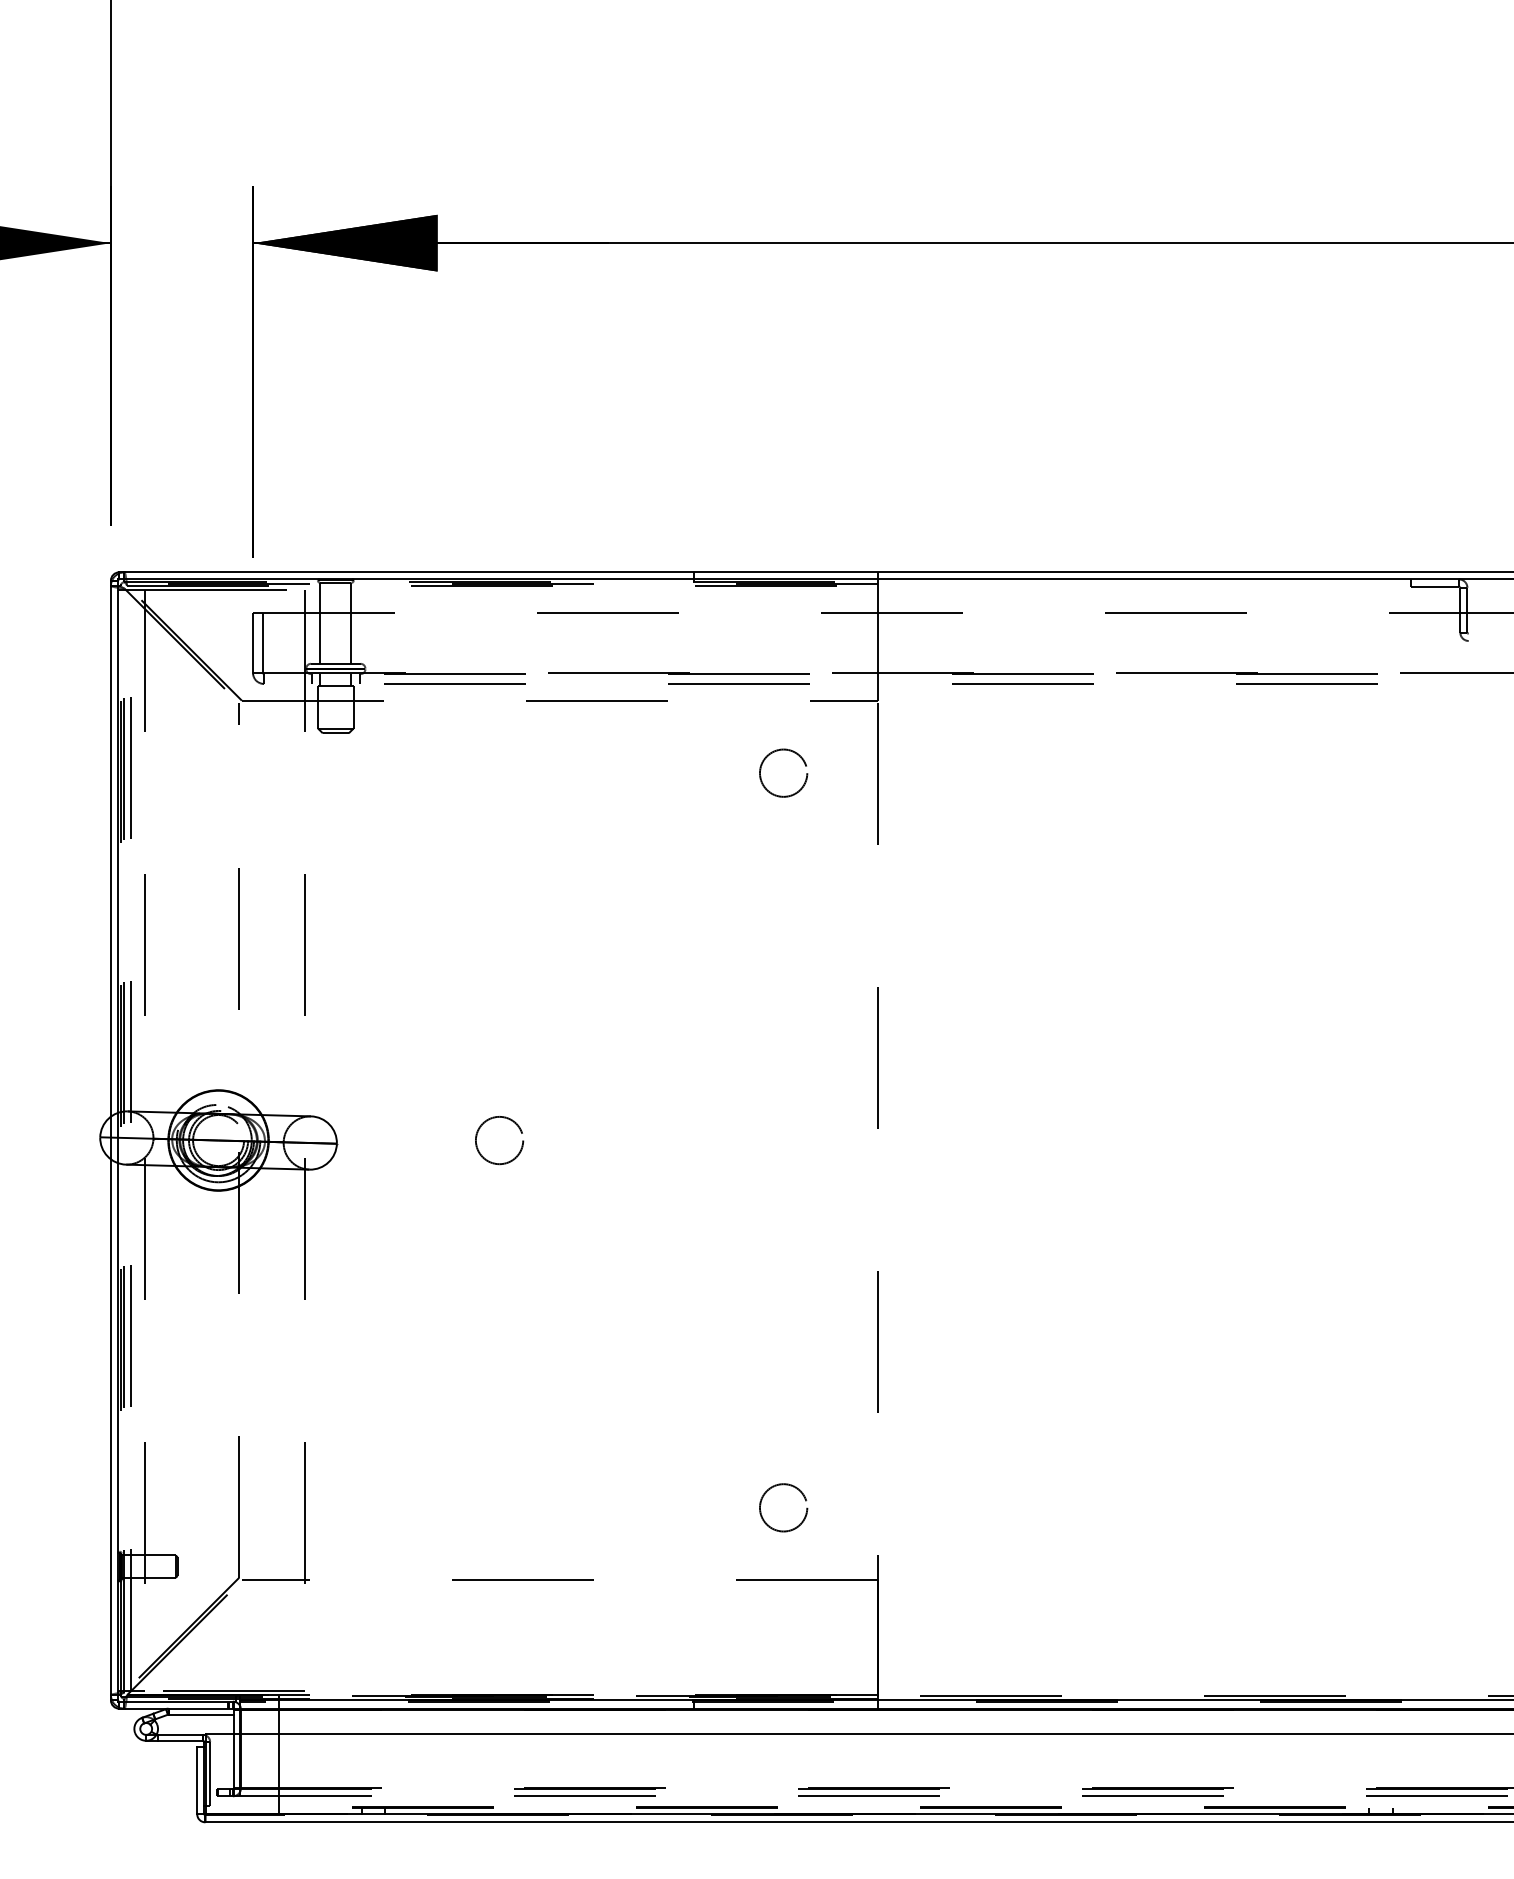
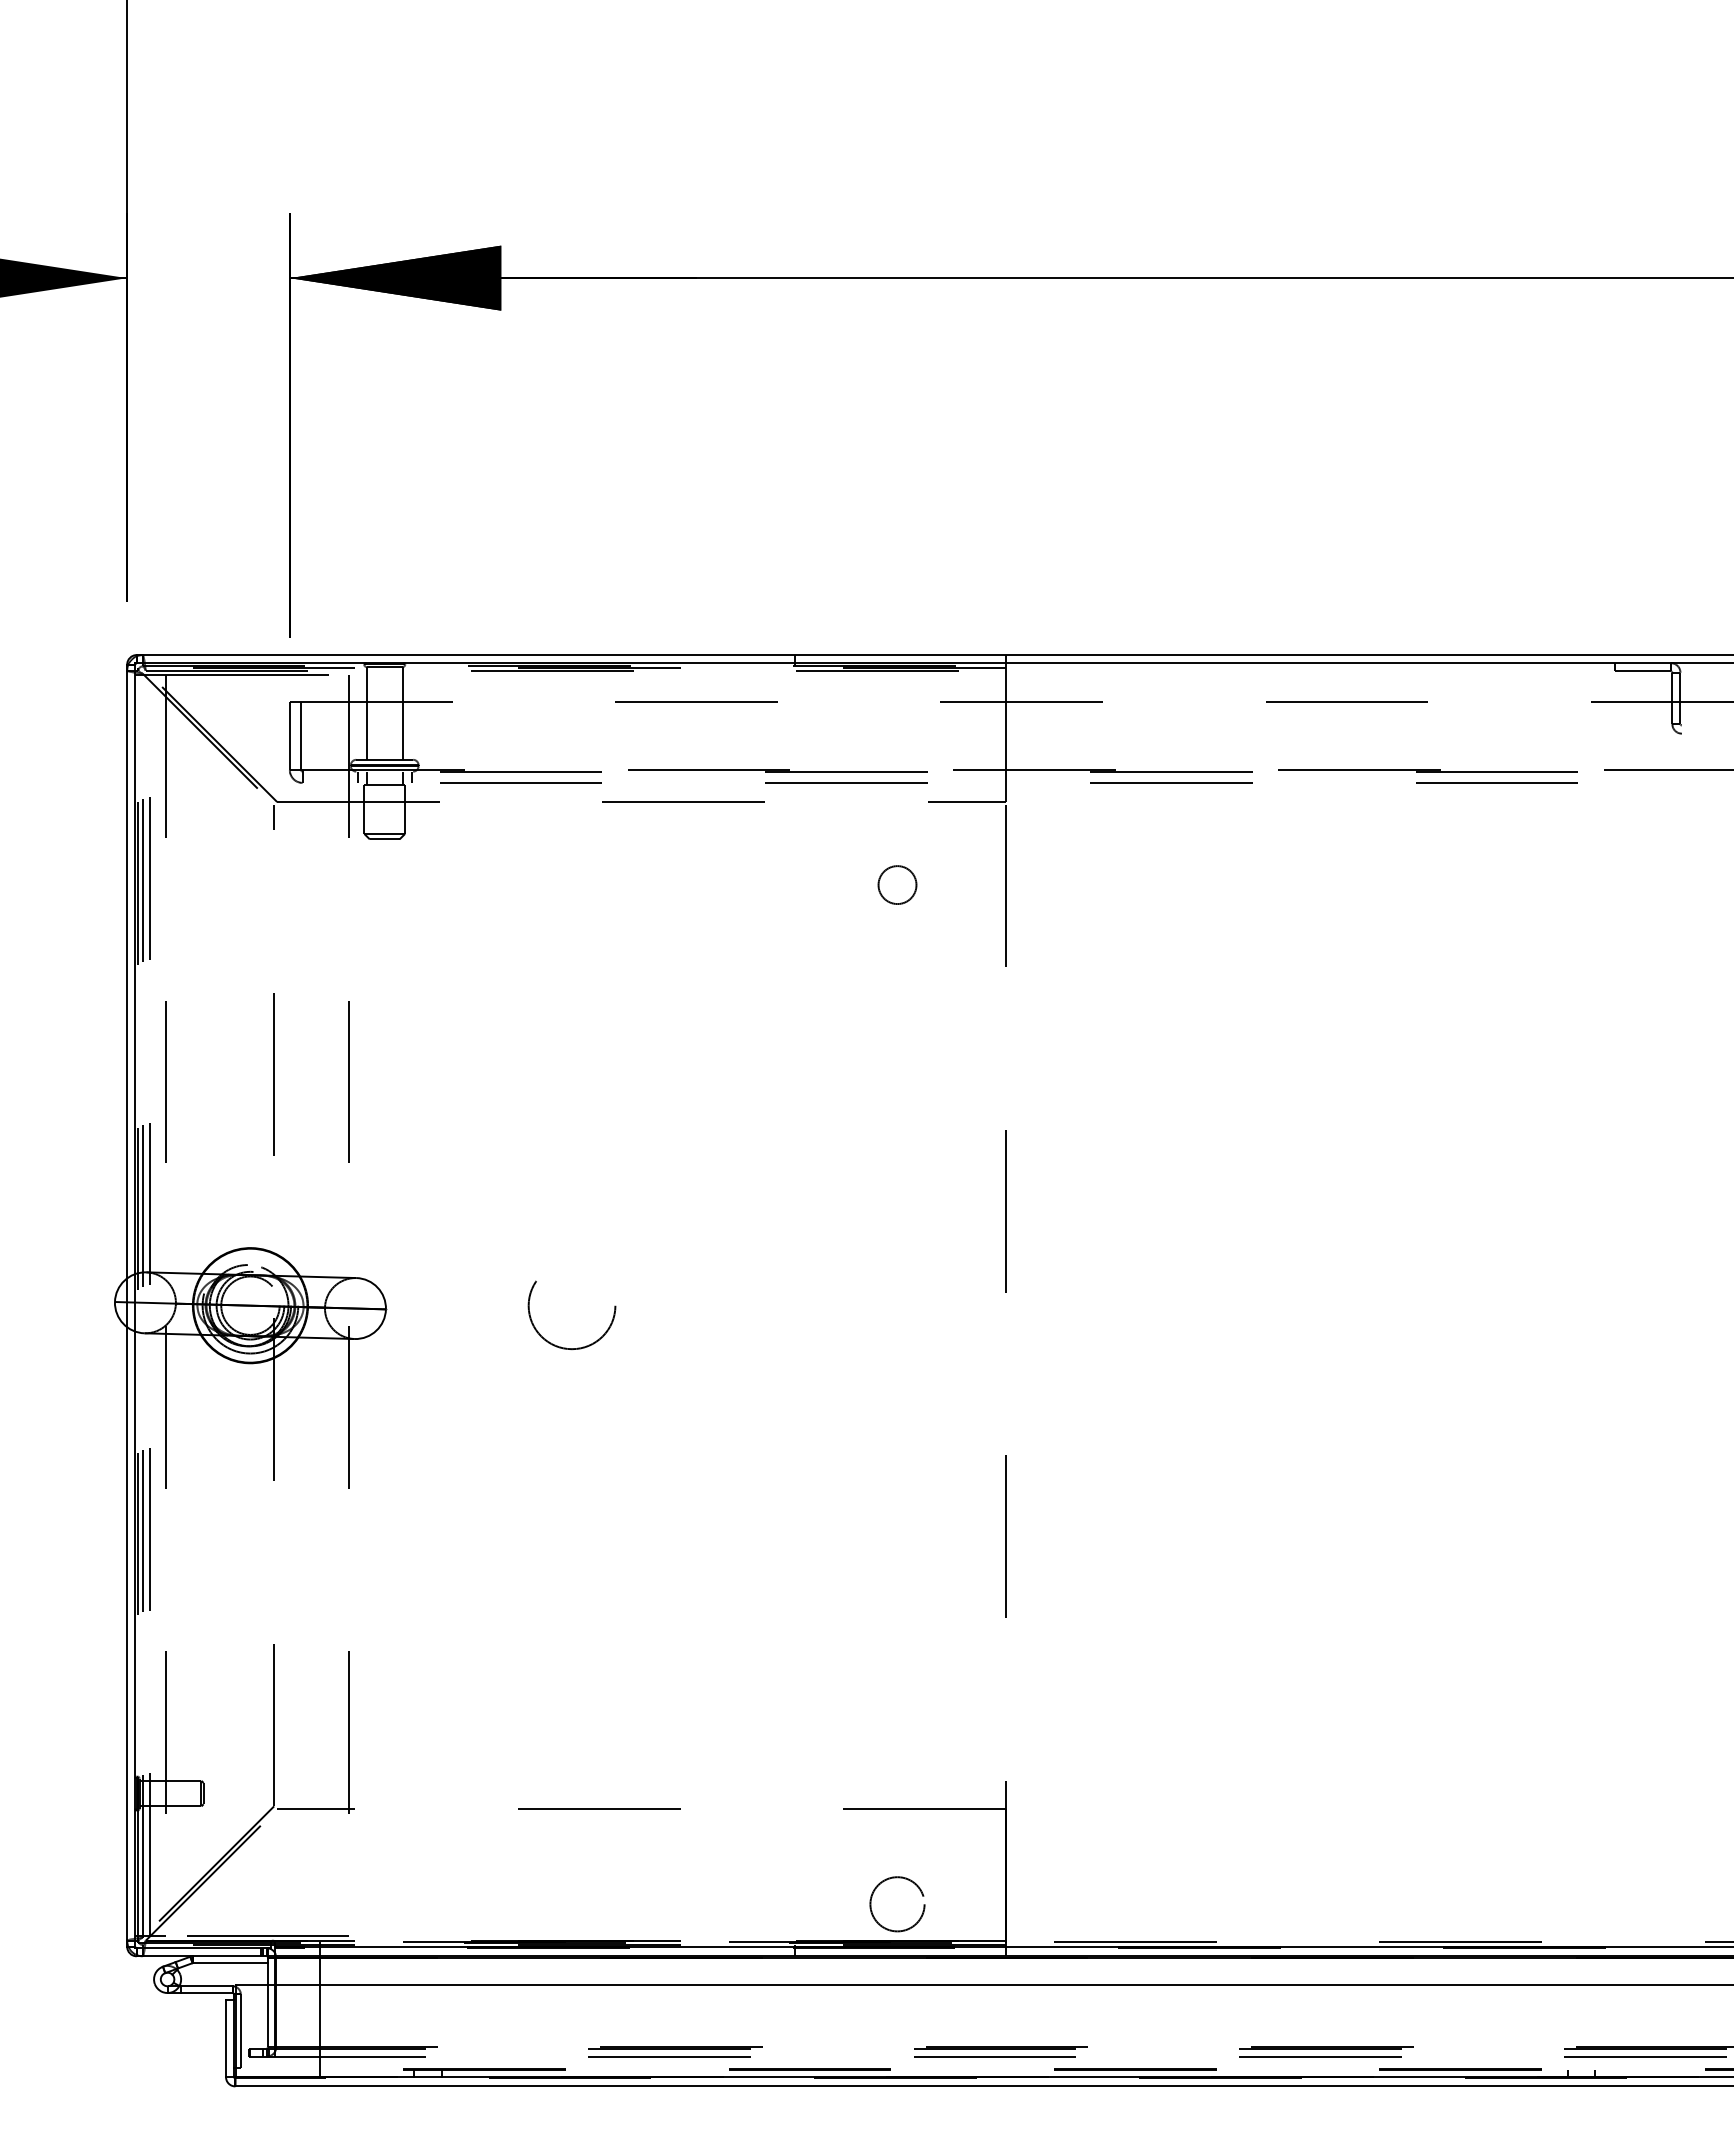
circle: (783, 772) -> (897, 884), size x0.7
circle: (499, 1140) -> (572, 1305), size x1.6
circle: (783, 1508) -> (897, 1904), moved

